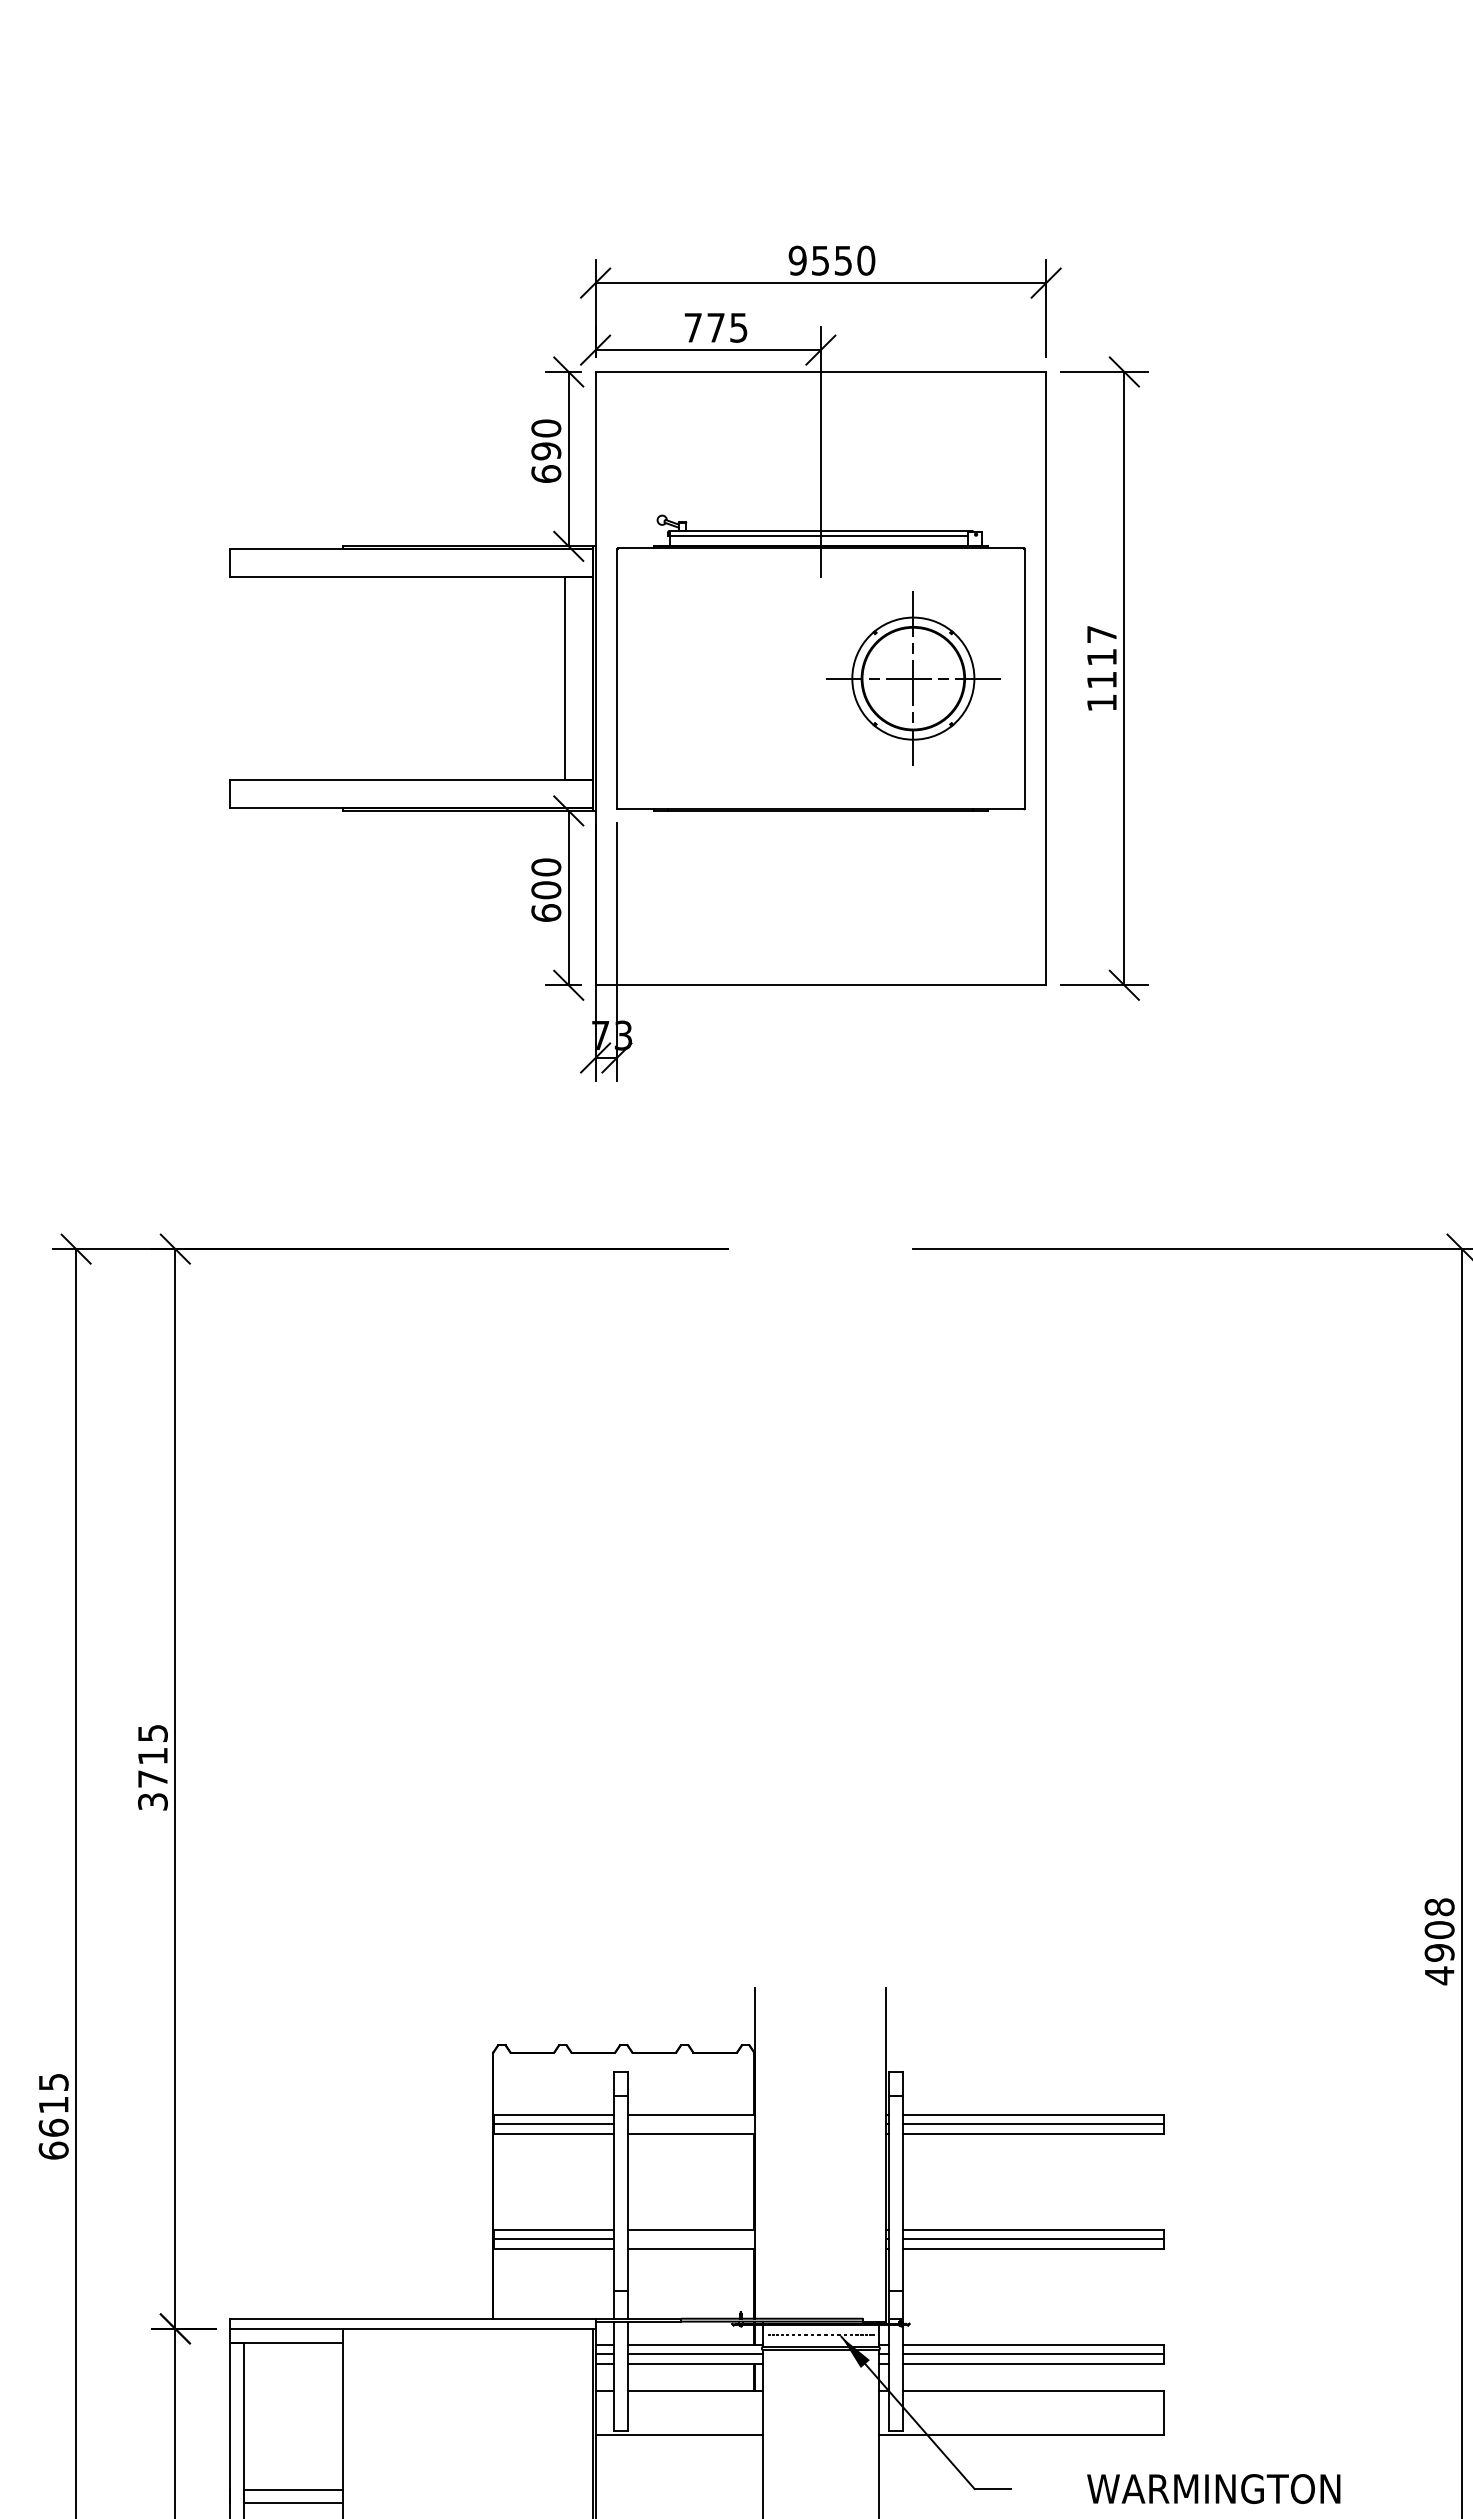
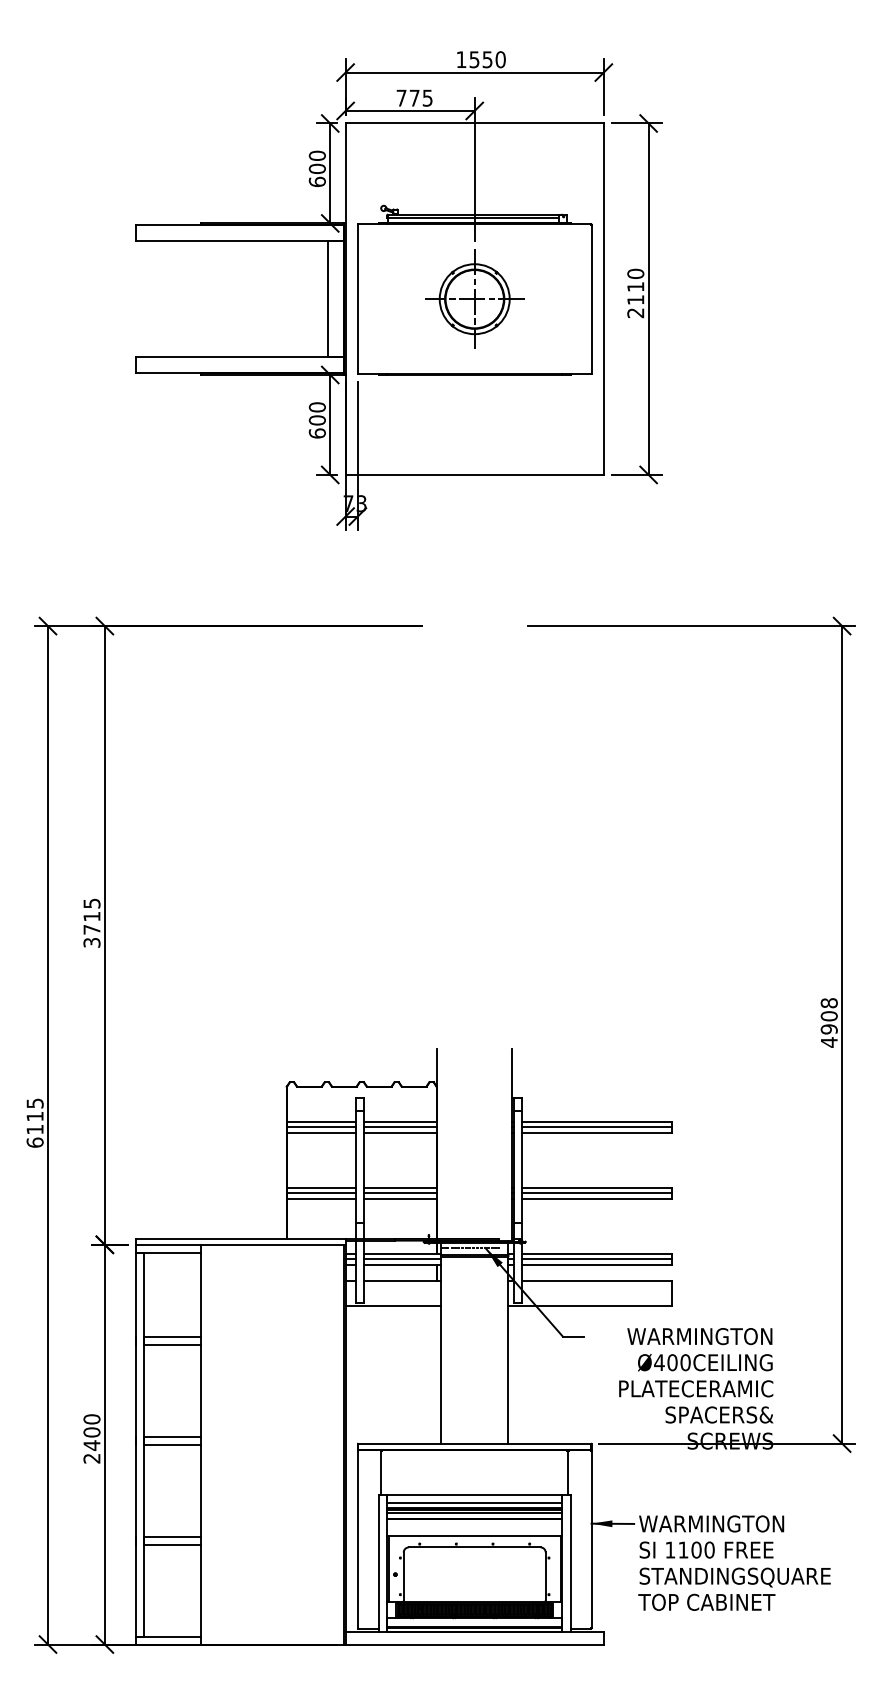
text: (797, 260) -> (461, 59), 9550 -> 1550
text: (546, 452) -> (317, 169), 690 -> 600
text: (1101, 668) -> (635, 293), 1117 -> 2110
part: (912, 677) -> (474, 298), moved
line: (691, 2124) -> (400, 1127), added
text: (52, 2127) -> (34, 1129), 6615 -> 6115
line: (691, 2239) -> (400, 1193), added

